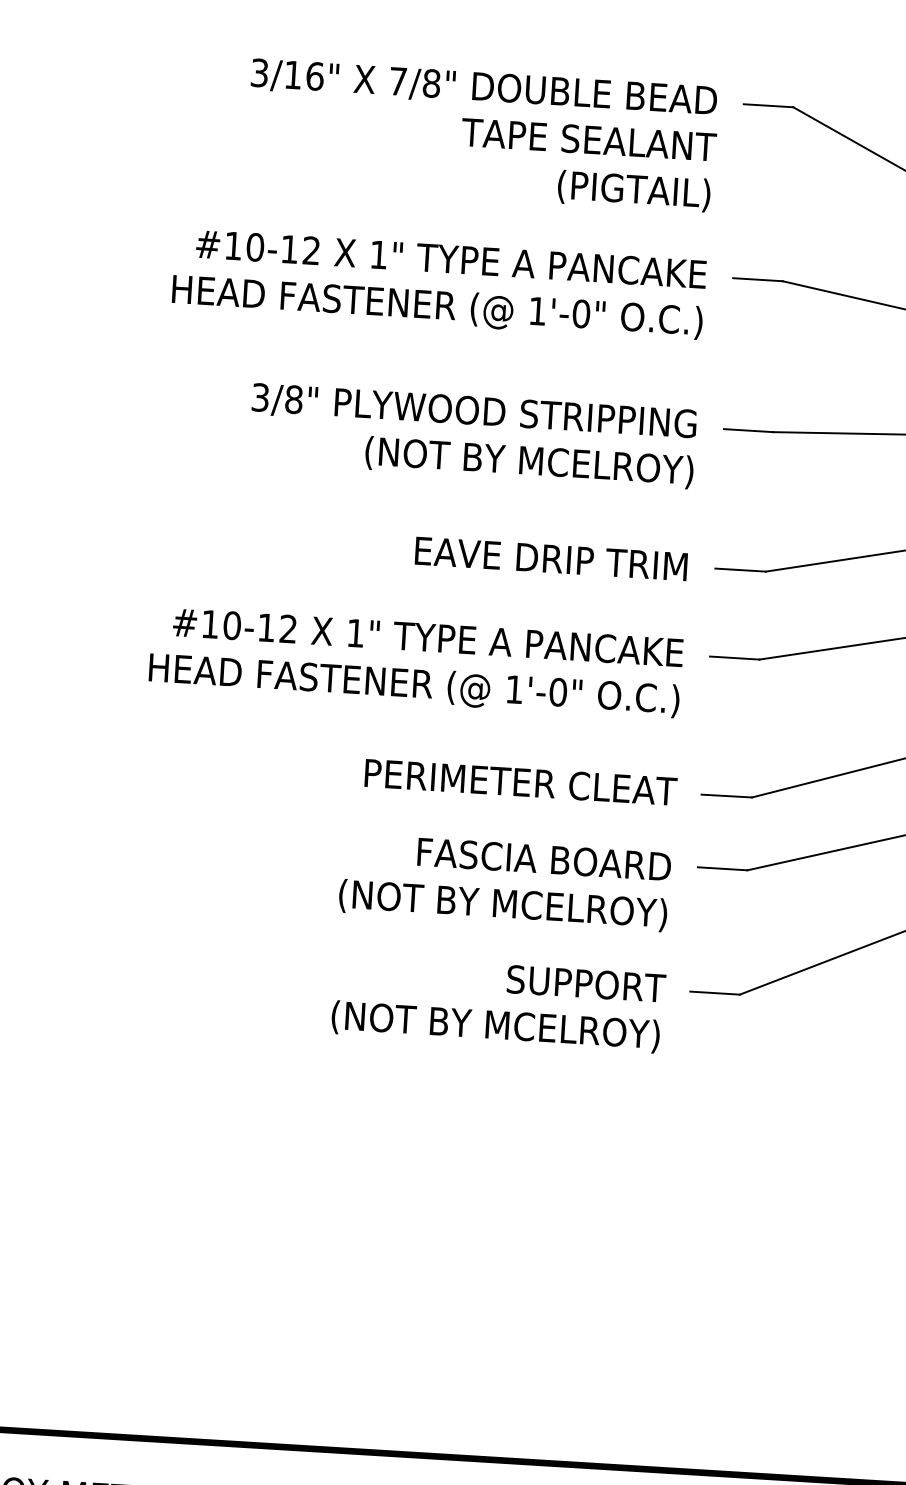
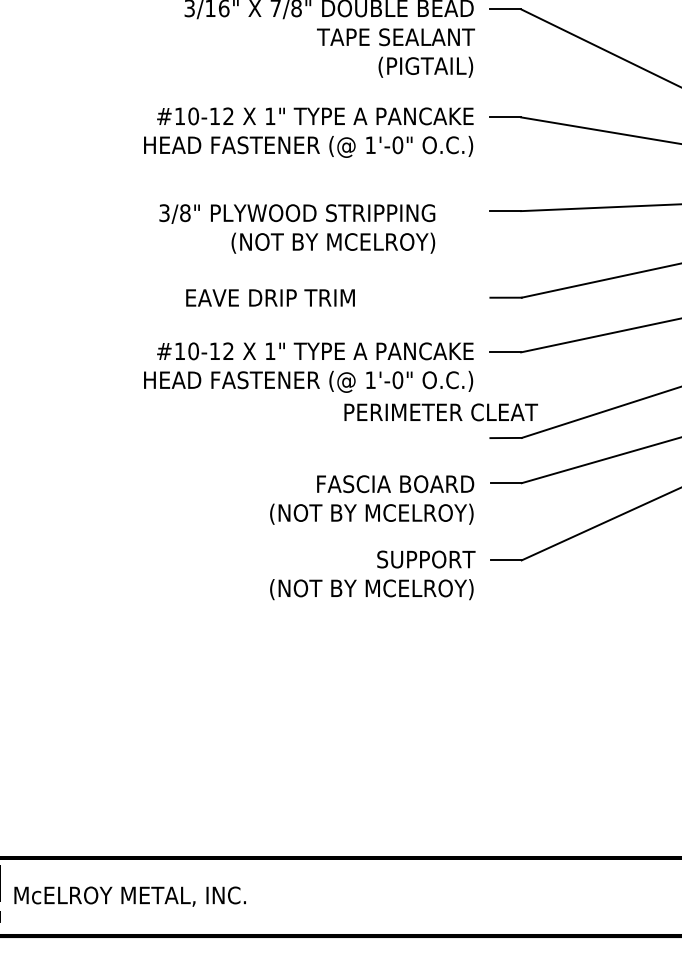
text: (473, 435) -> (297, 228), moved
text: (551, 558) -> (270, 297), moved
text: (519, 782) -> (440, 412), moved

